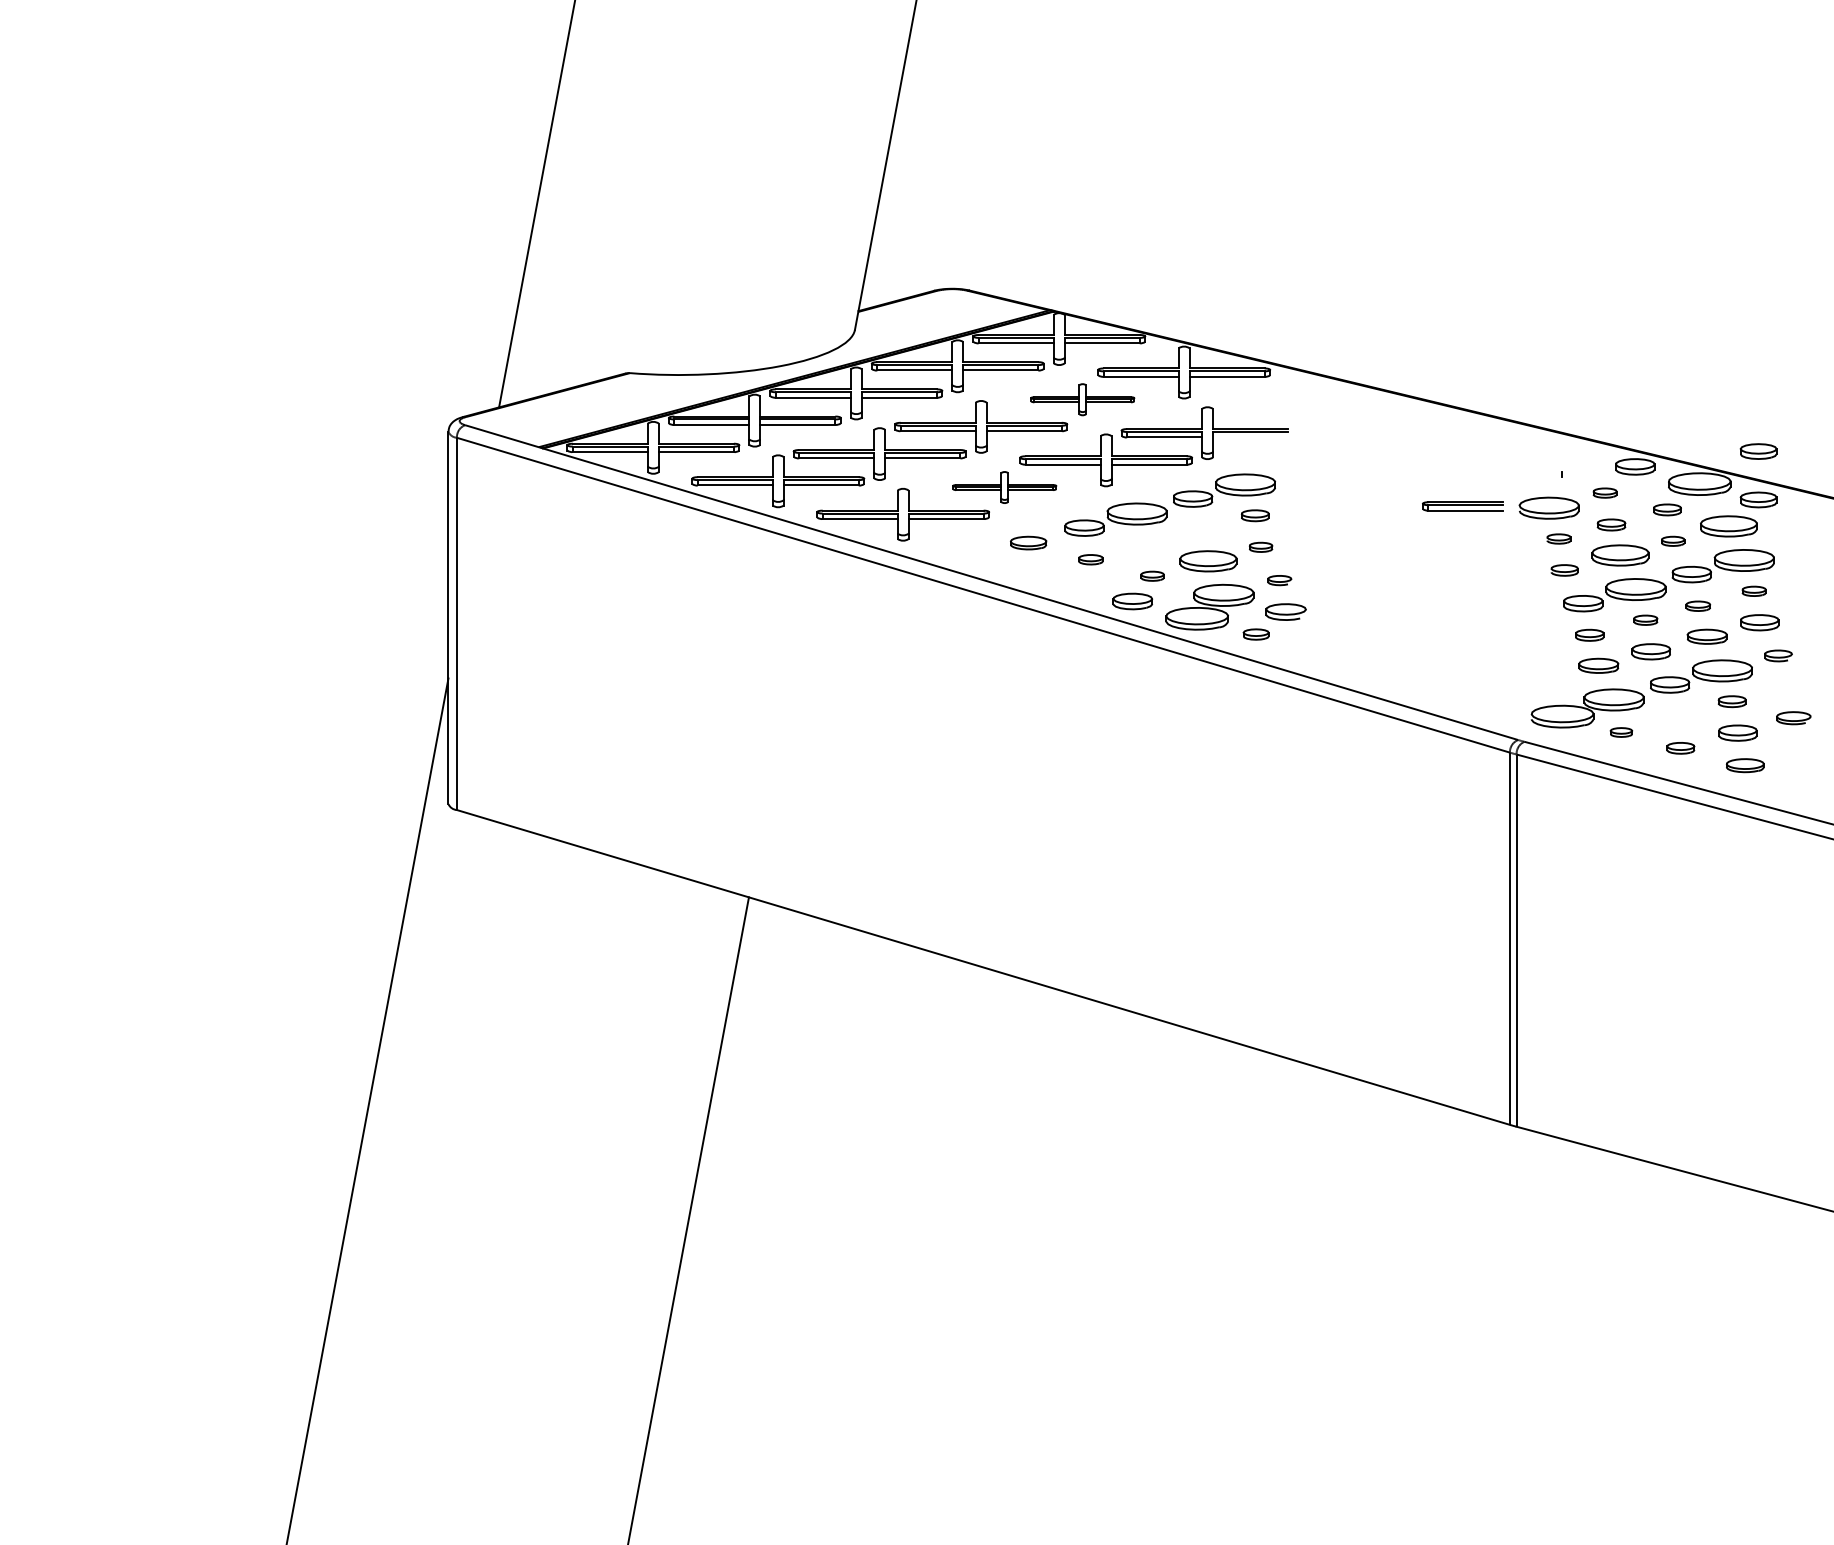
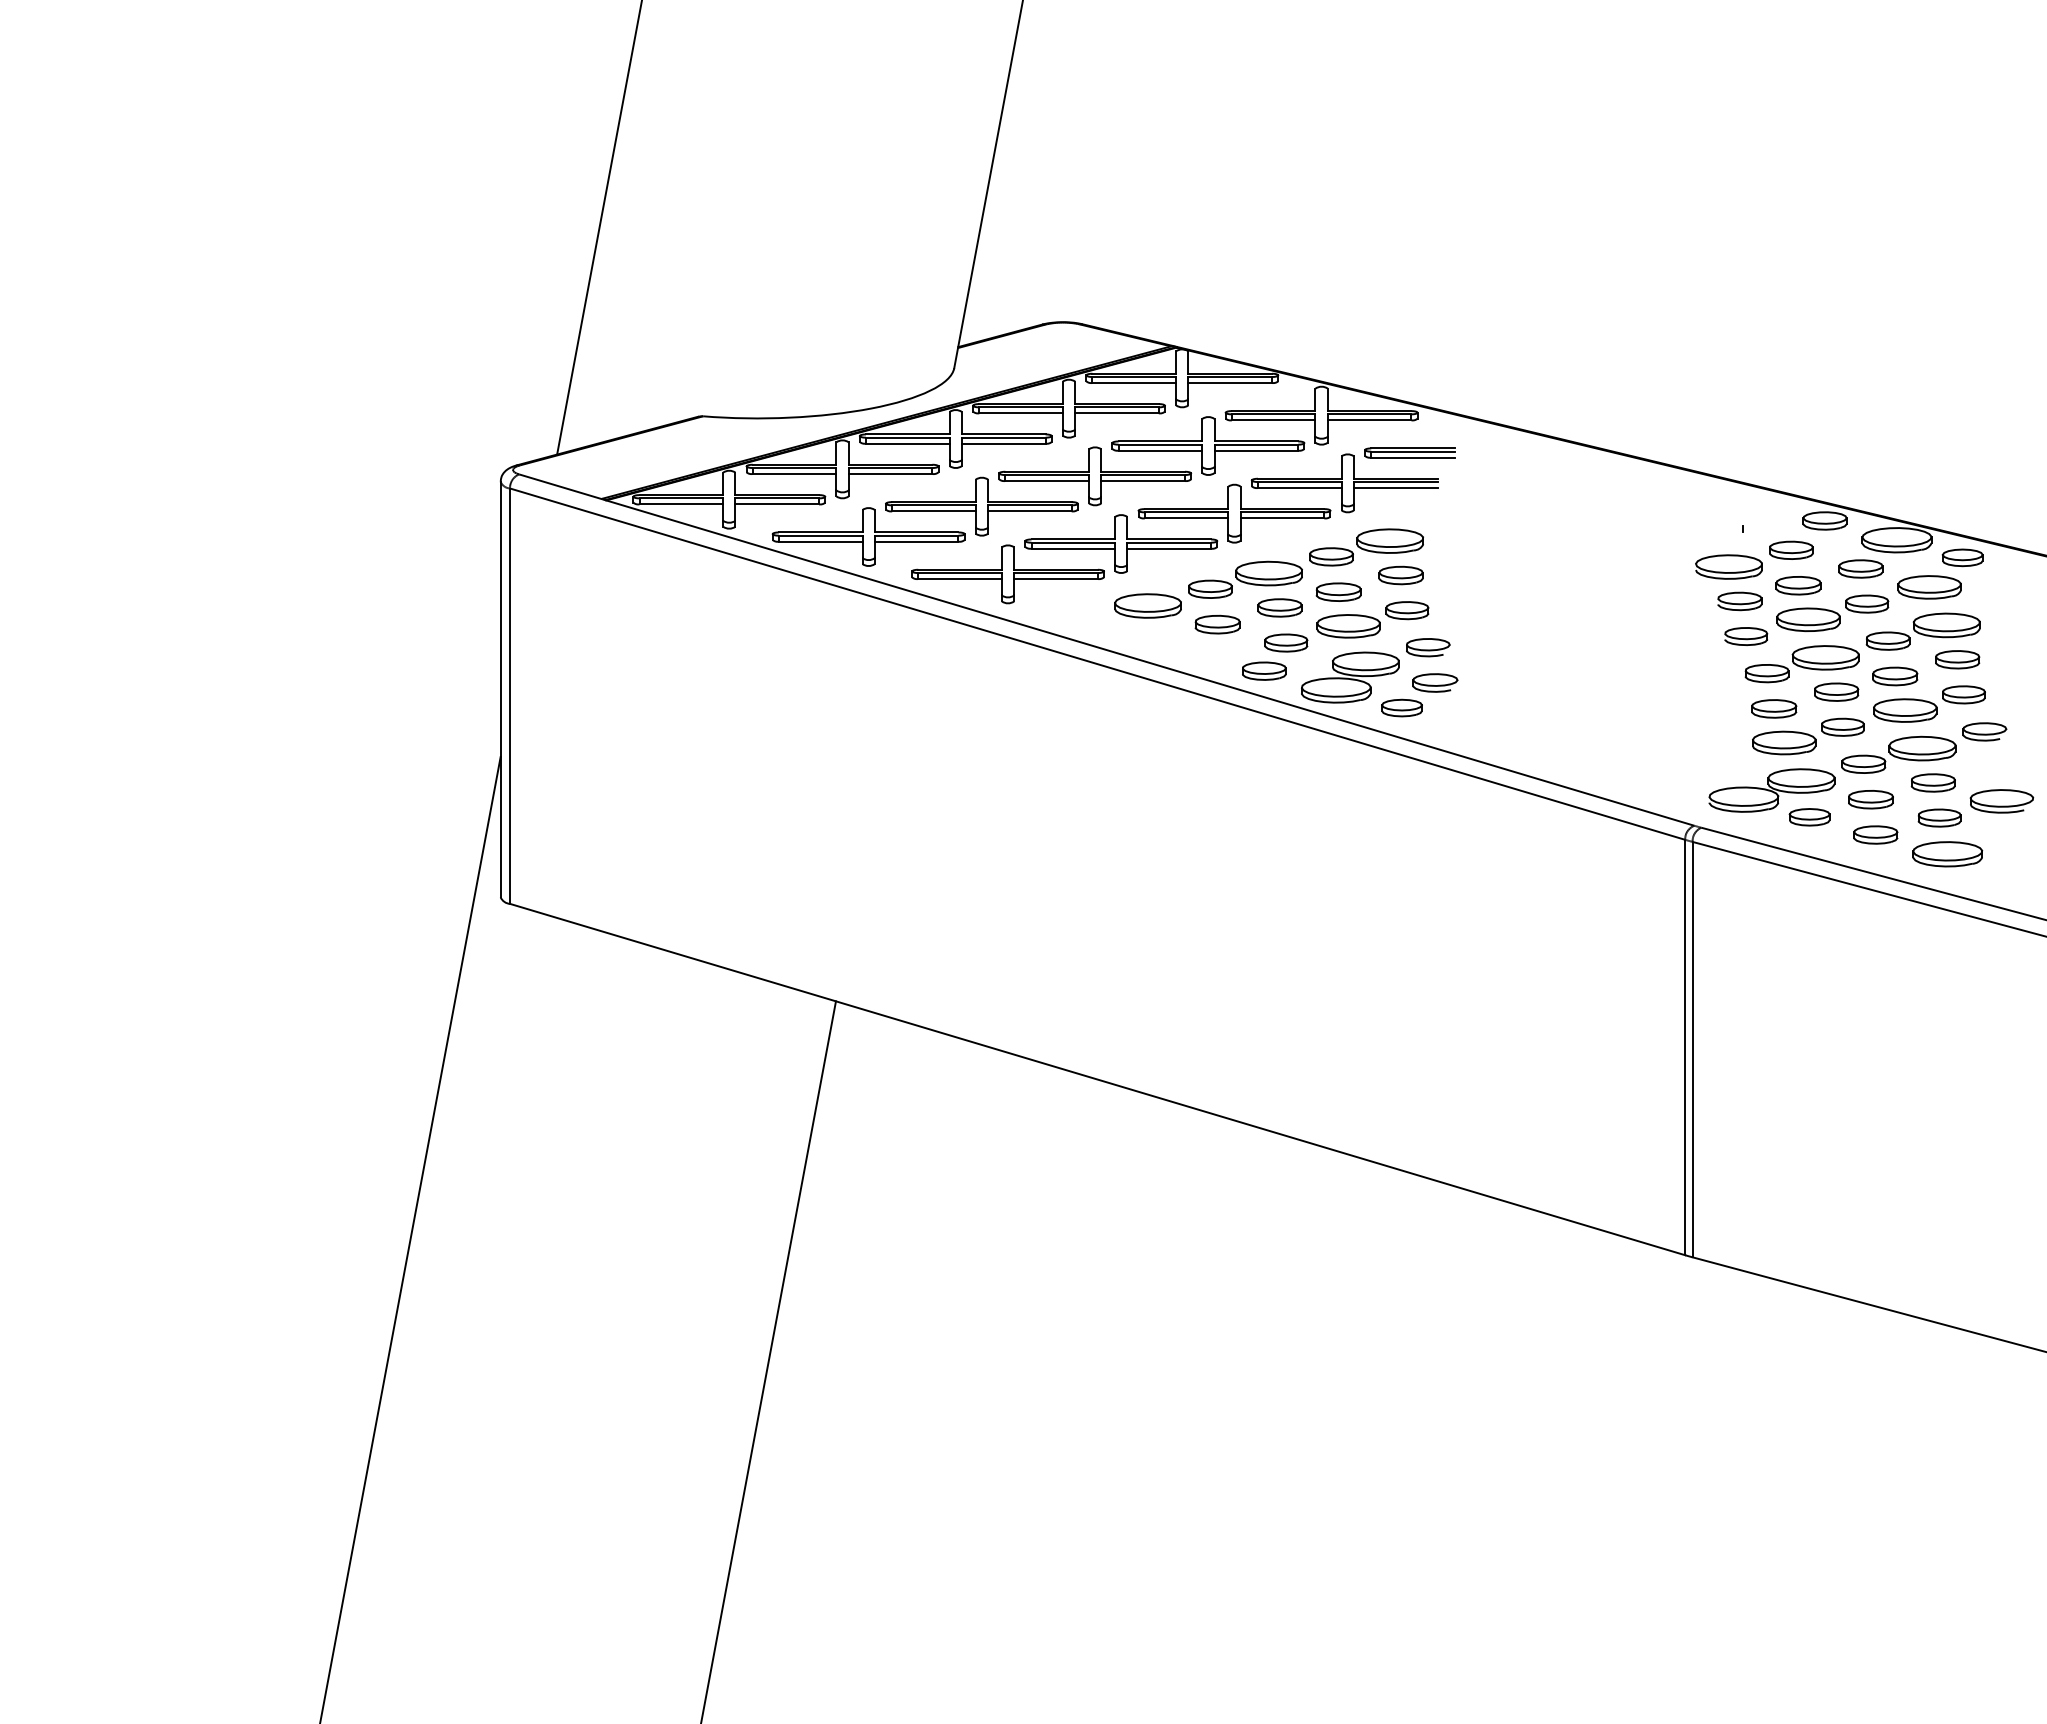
part: (1082, 399) -> (1208, 445), size x1.67
line: (1250, 436) -> (1395, 487), added
part: (1758, 451) -> (1962, 503), removed
part: (1004, 487) -> (1121, 543), size x1.67
part: (1605, 492) -> (1791, 549), size x1.67
part: (1462, 505) -> (1409, 452), moved
part: (1667, 509) -> (1860, 568), size x1.43
part: (1254, 515) -> (1400, 575), size x1.43
part: (1611, 524) -> (1798, 585), size x1.43
part: (1199, 530) -> (1338, 591), added
part: (1558, 539) -> (1739, 601), size x1.67
part: (1673, 540) -> (1867, 603), size x1.67
part: (1028, 542) -> (1147, 605), size x1.67
part: (1146, 544) -> (1279, 607), added
part: (1261, 547) -> (1407, 610), size x1.67
part: (1090, 559) -> (1217, 624), size x1.67
part: (1564, 570) -> (1746, 636), size x1.43
part: (1152, 575) -> (1286, 642), size x1.67
part: (1279, 580) -> (1428, 647), size x1.67
part: (1753, 591) -> (1957, 659), size x1.67
part: (1698, 606) -> (1895, 676), size x1.67
part: (1645, 619) -> (1836, 691), size x1.67
part: (1255, 634) -> (1401, 707), size x1.43
part: (1589, 634) -> (1774, 708), size x1.43
part: (1707, 636) -> (1905, 710), size x1.43
part: (1778, 655) -> (1984, 731), size x1.43
part: (1598, 665) -> (1784, 742), size x1.43
part: (1731, 701) -> (1932, 782), size x1.43
part: (1675, 716) -> (1870, 799), added
part: (1793, 718) -> (2001, 801), size x1.67
part: (1621, 732) -> (1809, 817), size x1.67
part: (1680, 747) -> (1875, 834), size x1.43
part: (1744, 765) -> (1947, 854), size x1.67

